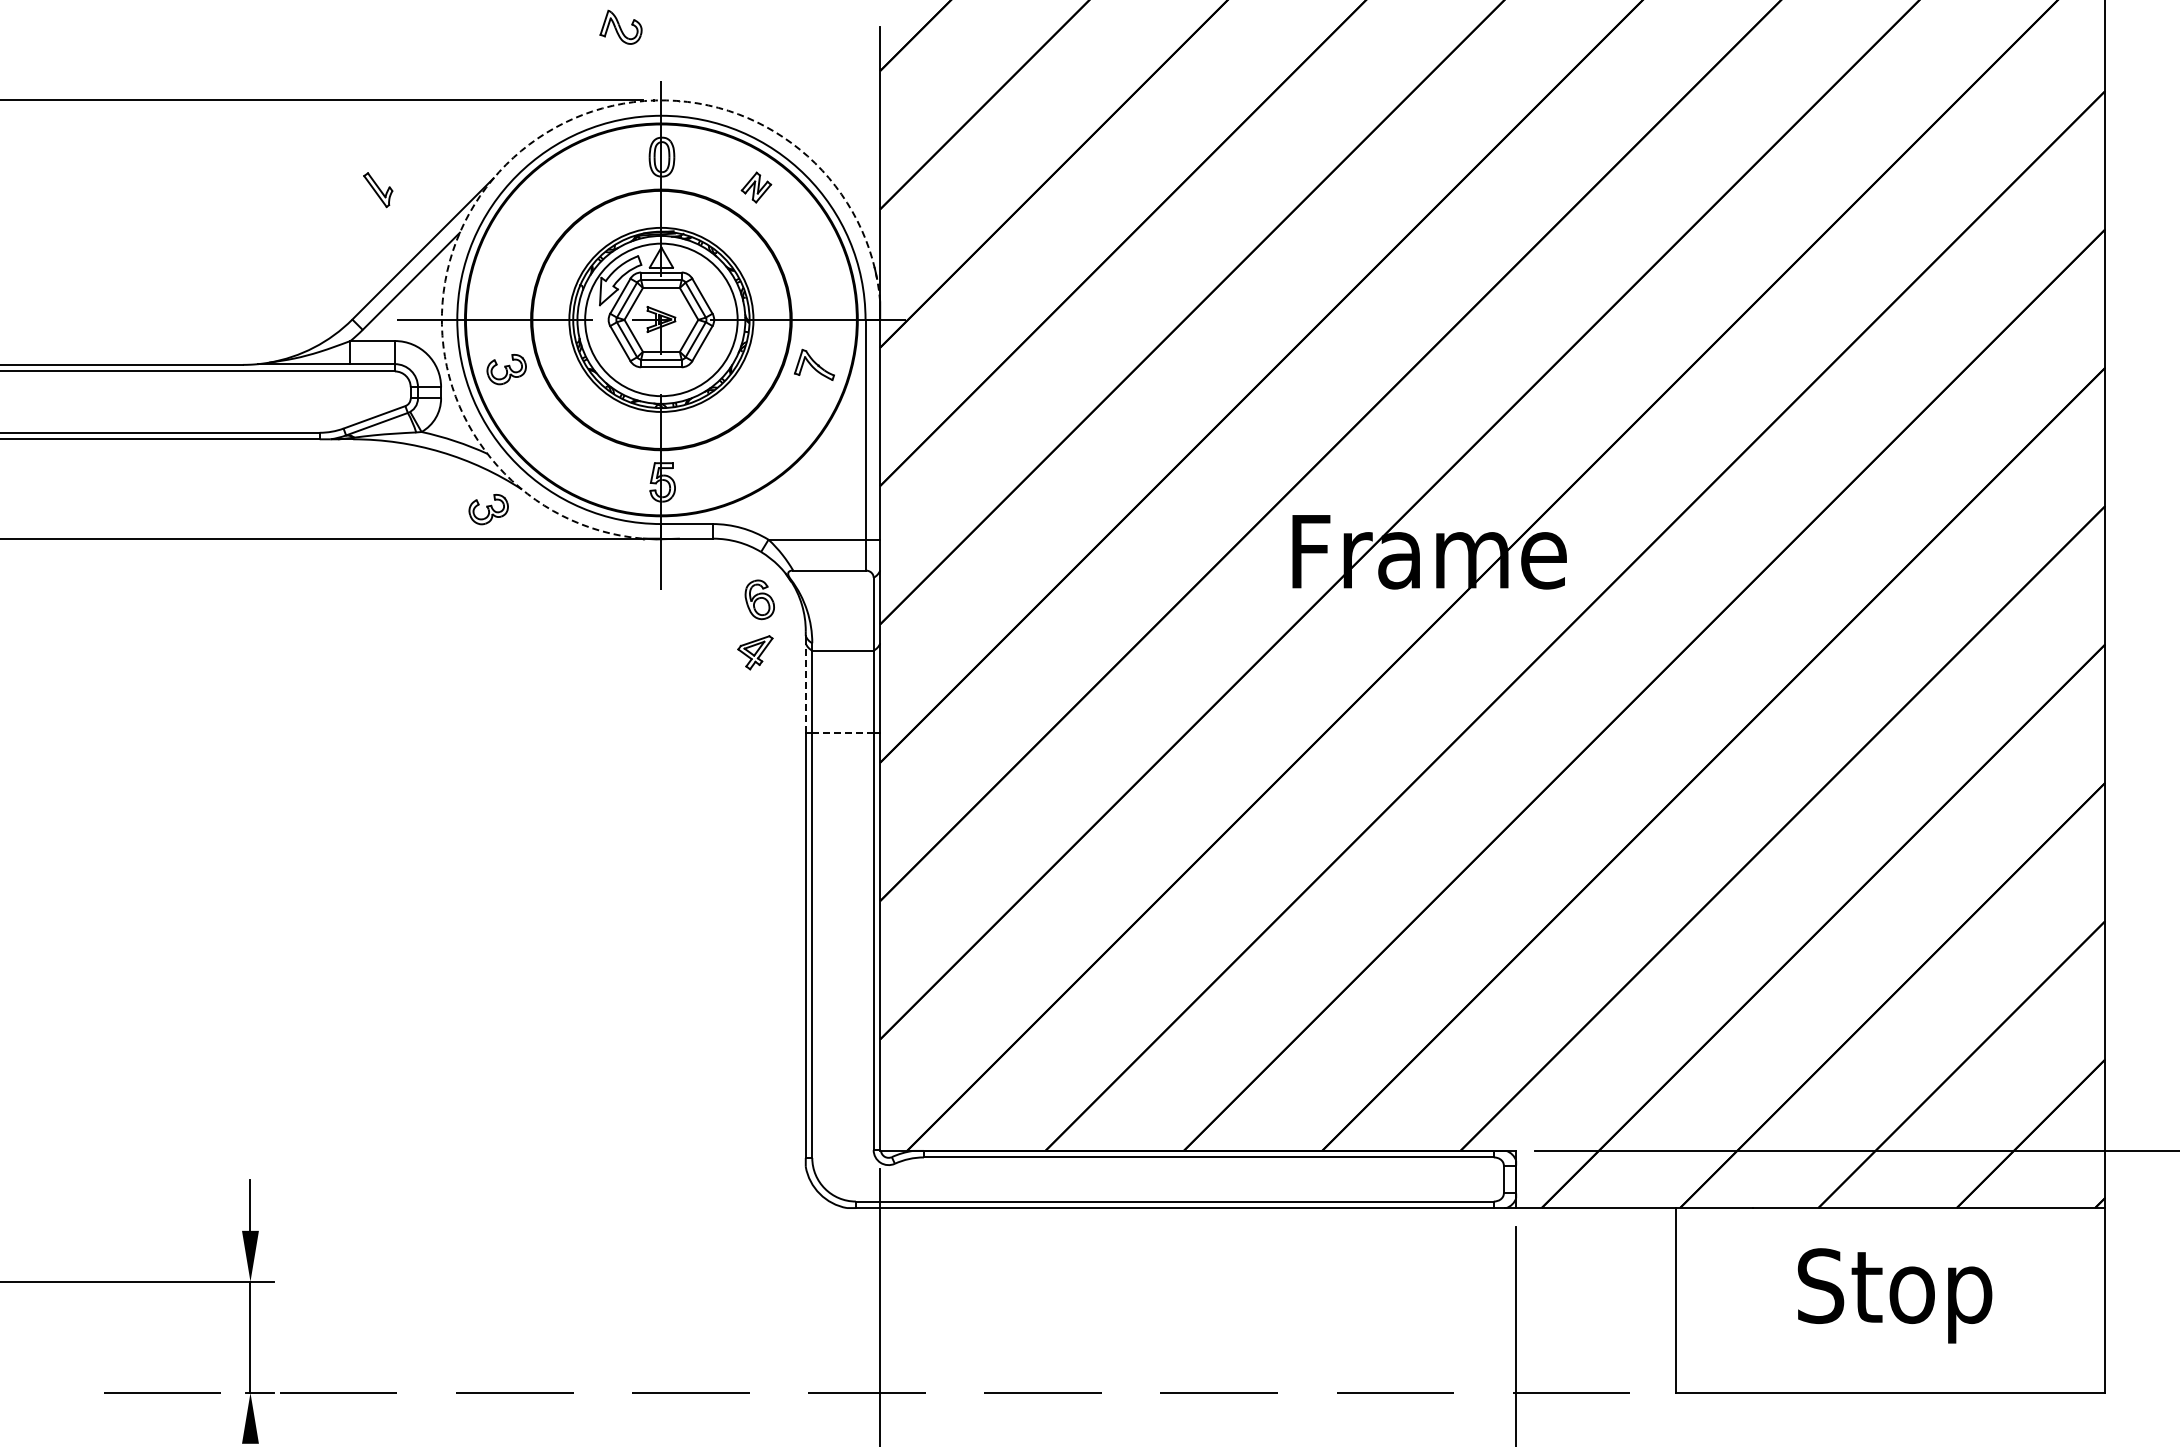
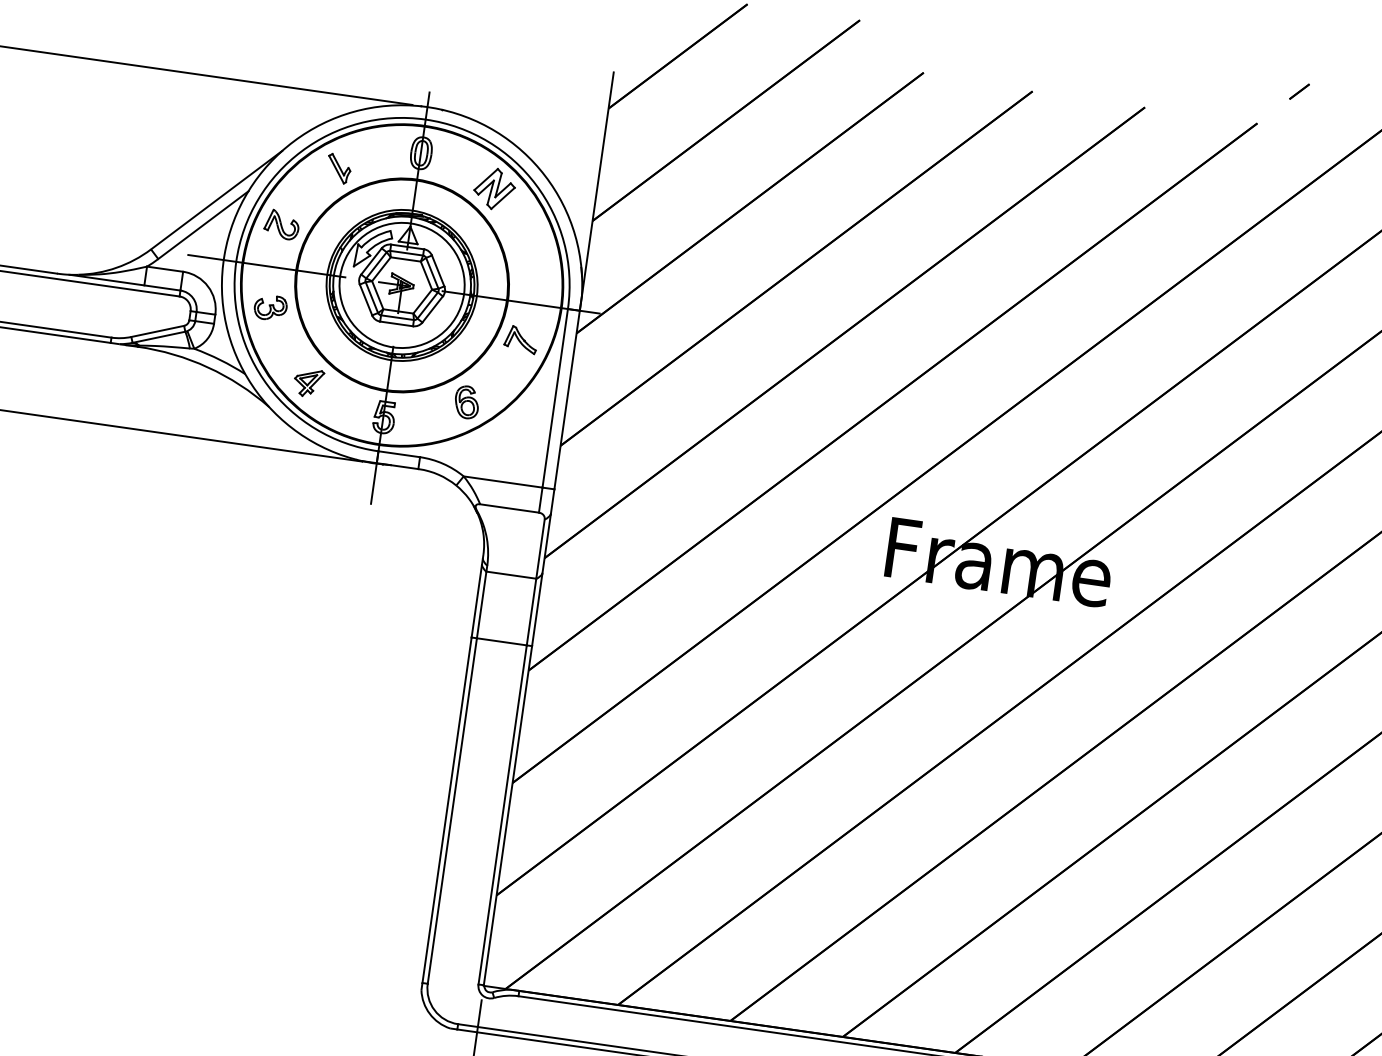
part: (620, 26) -> (281, 224), moved
arc: (506, 164) -> (294, 141), dashed -> solid
part: (756, 187) -> (494, 188), size x1.67
part: (378, 190) -> (339, 169), moved
part: (488, 509) -> (239, 419), removed
part: (759, 599) -> (466, 402), moved
part: (755, 652) -> (308, 382), moved
line: (805, 688) -> (476, 601), dashed -> solid
line: (842, 732) -> (501, 641), dashed -> solid

